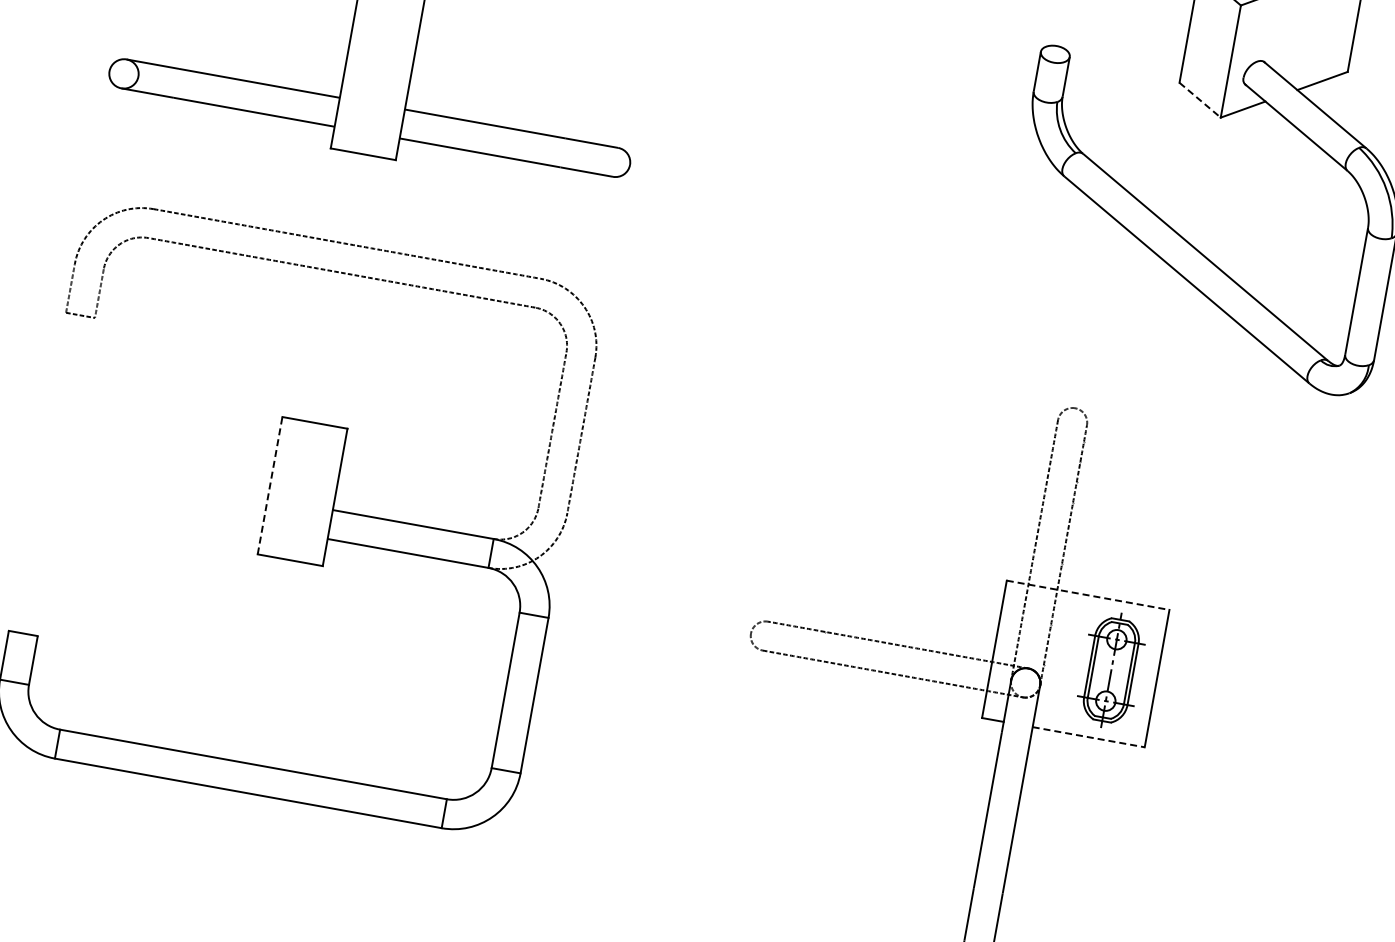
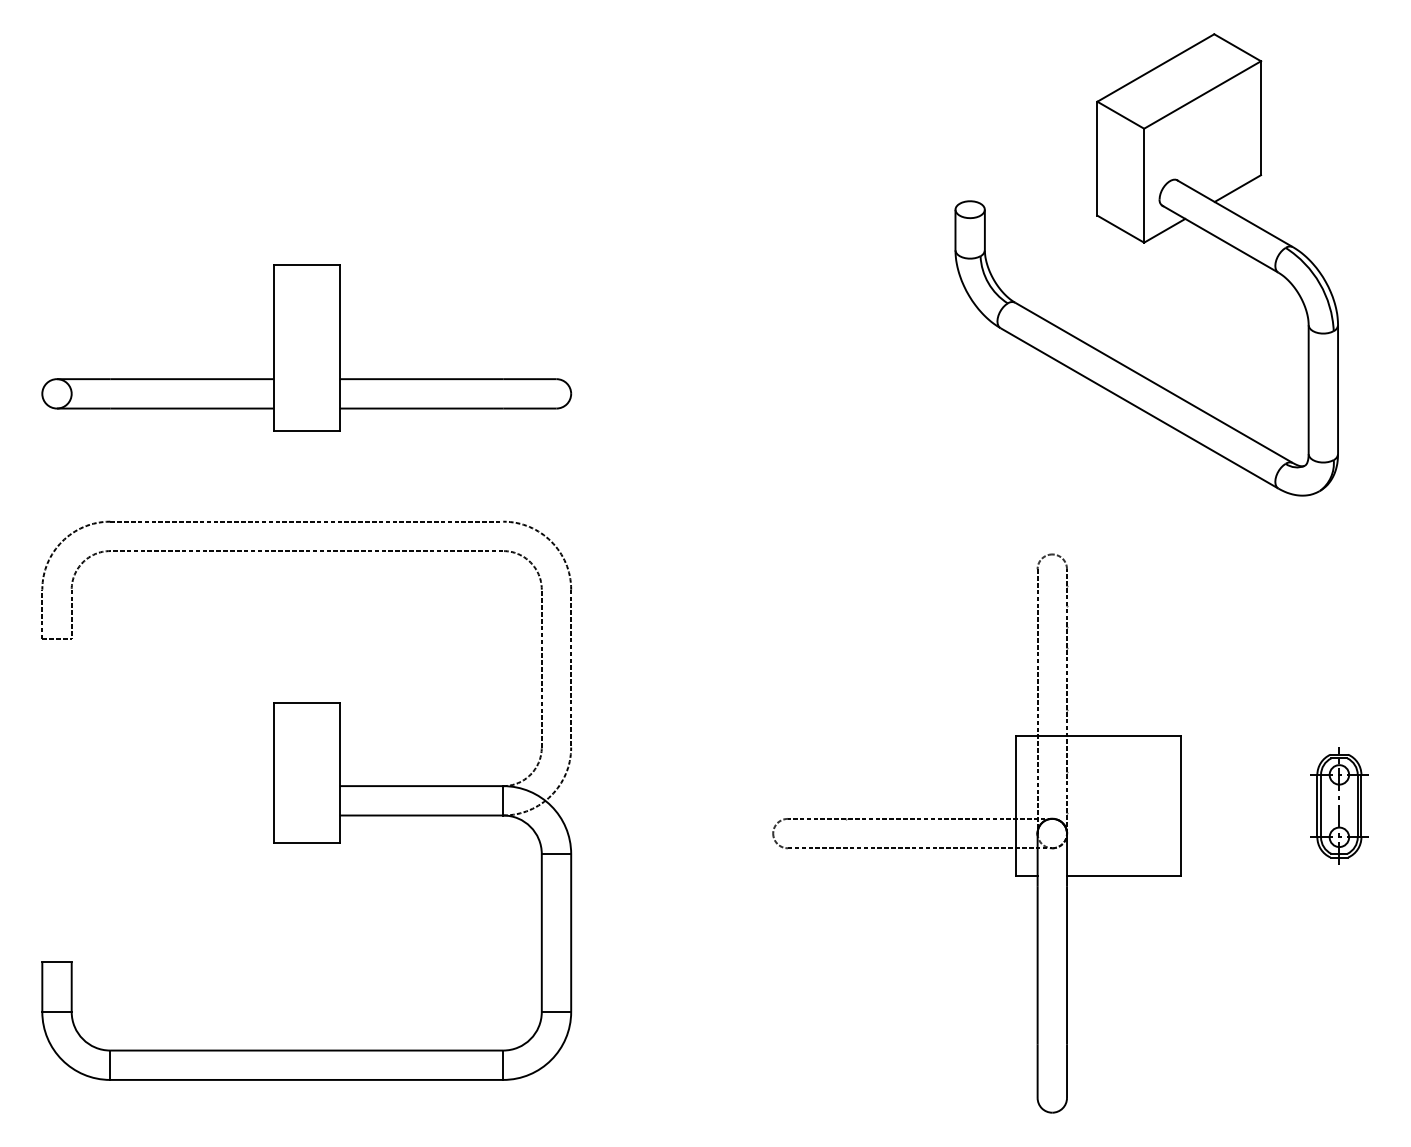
line: (1199, 100) -> (1120, 229), dashed -> solid
line: (269, 485) -> (273, 773), dashed -> solid
line: (1088, 595) -> (1098, 736), dashed -> solid
part: (1111, 669) -> (1339, 805), moved
line: (1088, 736) -> (1123, 875), dashed -> solid

